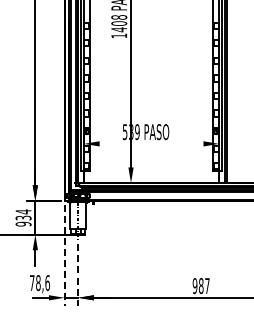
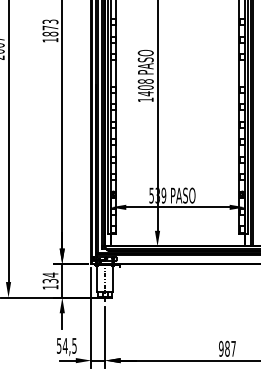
line: (151, 144) -> (177, 207), added
text: (23, 224) -> (50, 287), 934 -> 134
line: (64, 255) -> (91, 318), dashed -> solid
line: (78, 274) -> (105, 337), dashed -> solid
text: (39, 282) -> (66, 345), 78,6 -> 54,5

